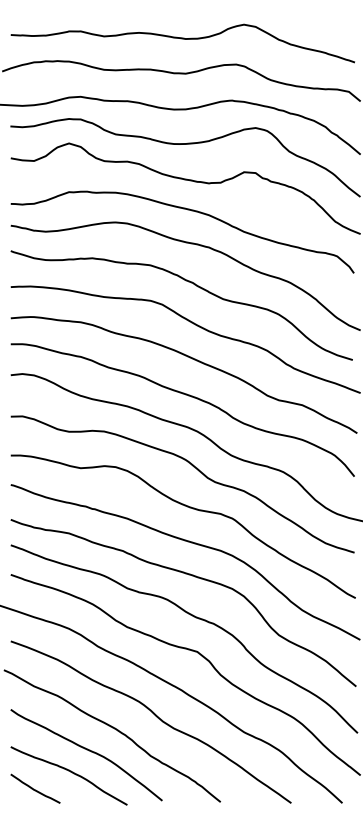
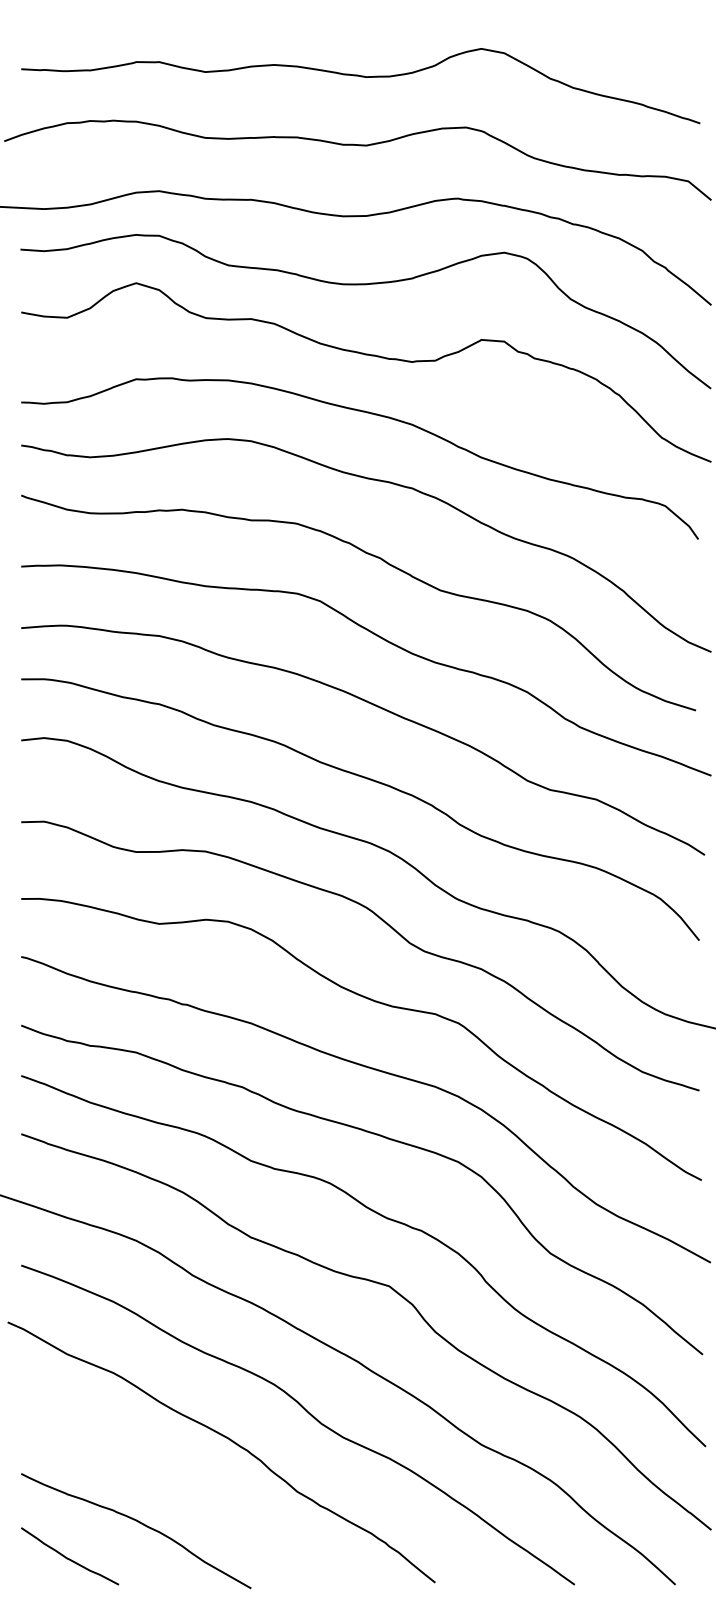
curve: (86, 750) -> (170, 1480), removed

